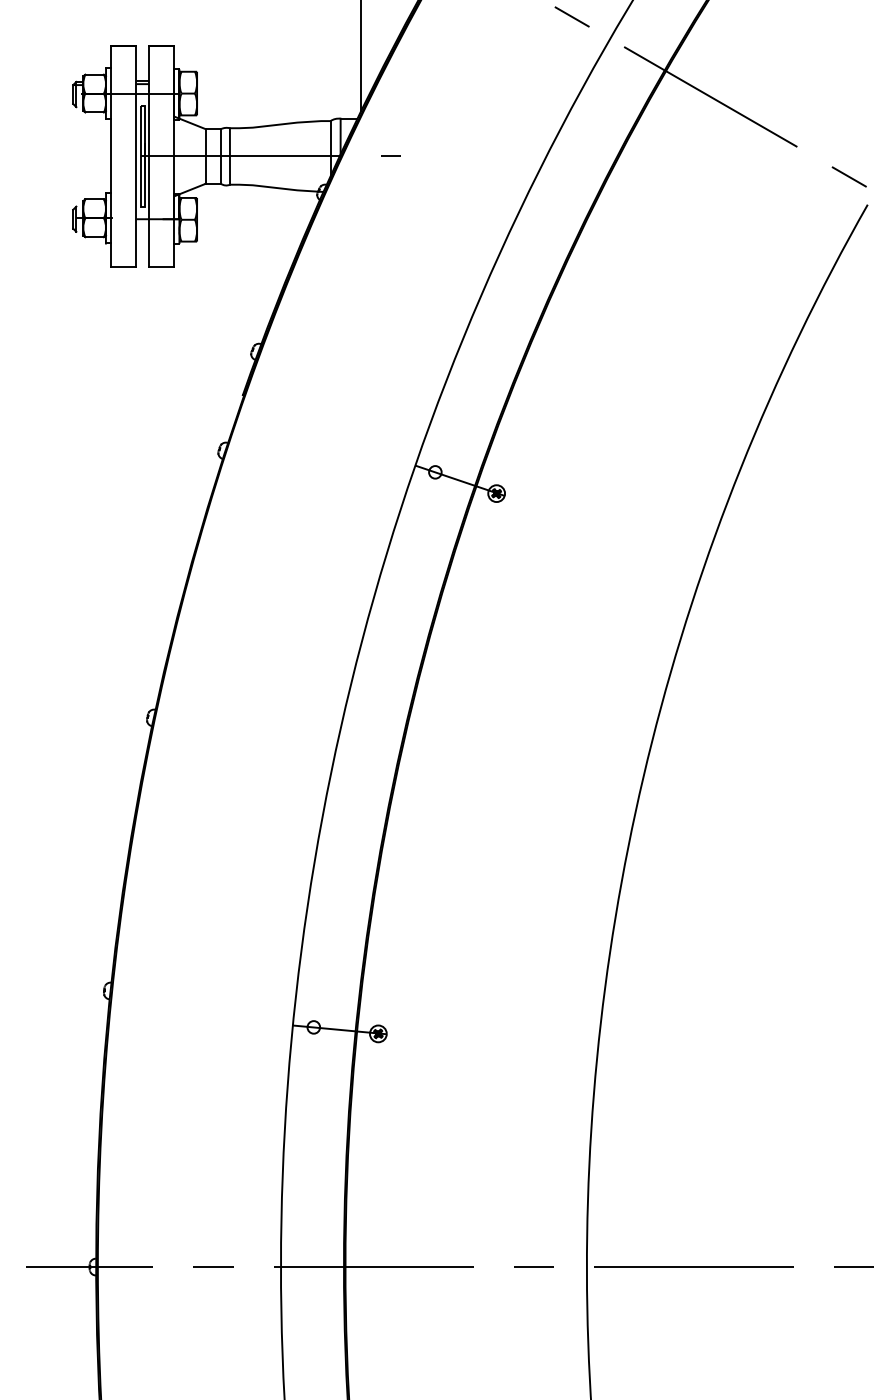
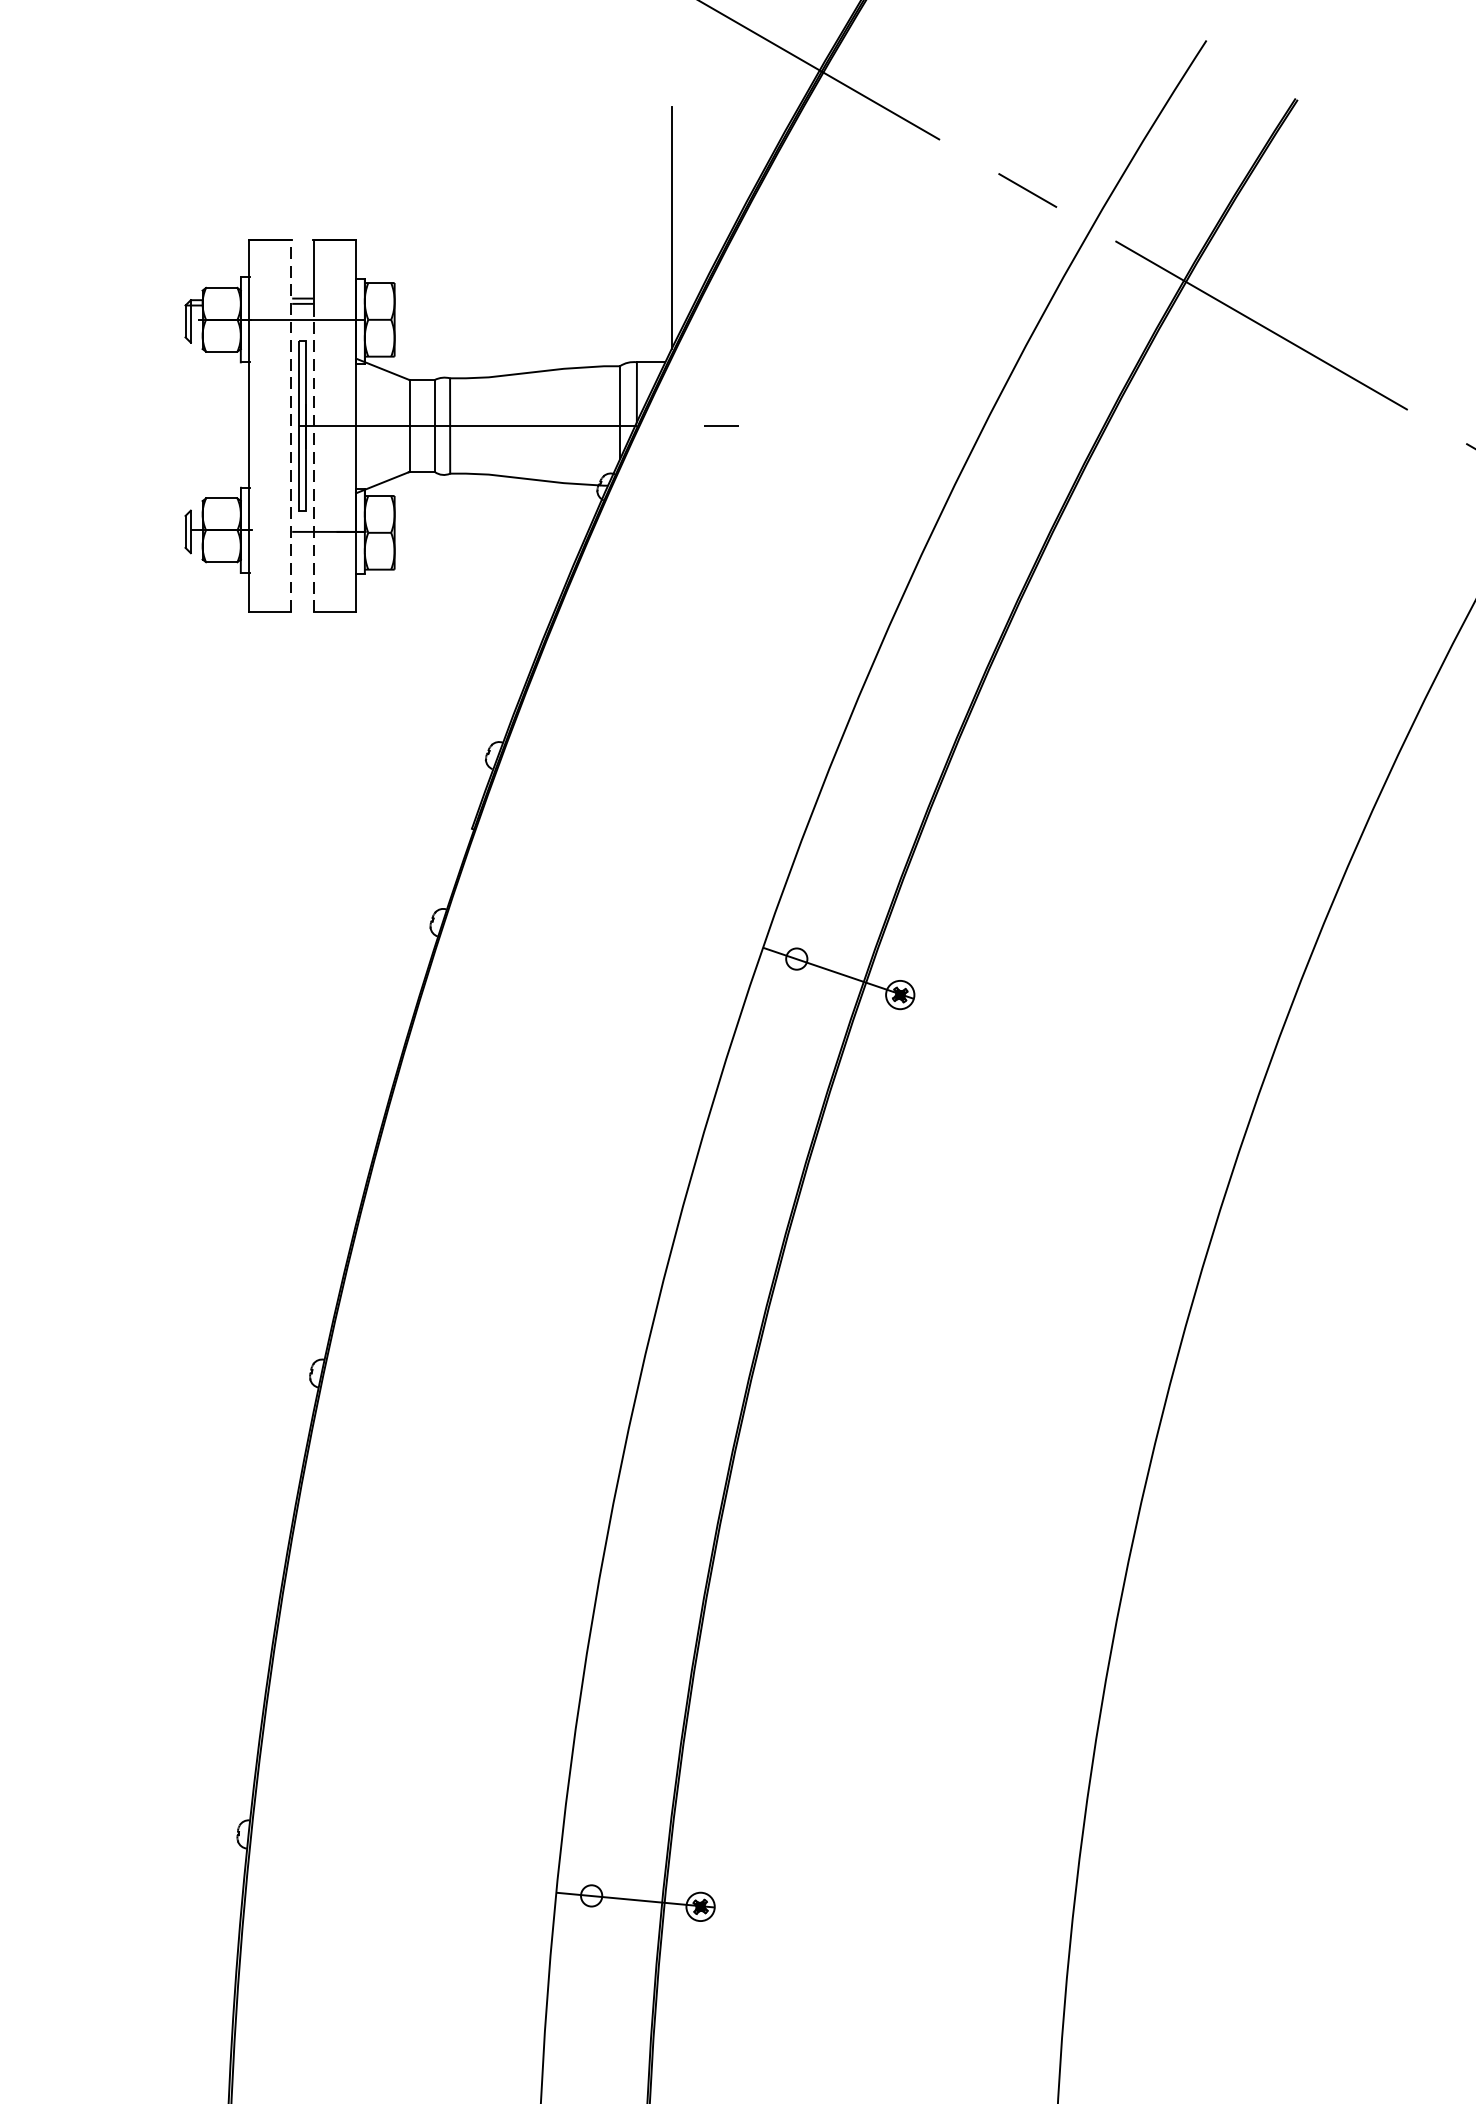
line: (135, 155) -> (290, 424), solid -> dashed
line: (149, 179) -> (314, 464), solid -> dashed

